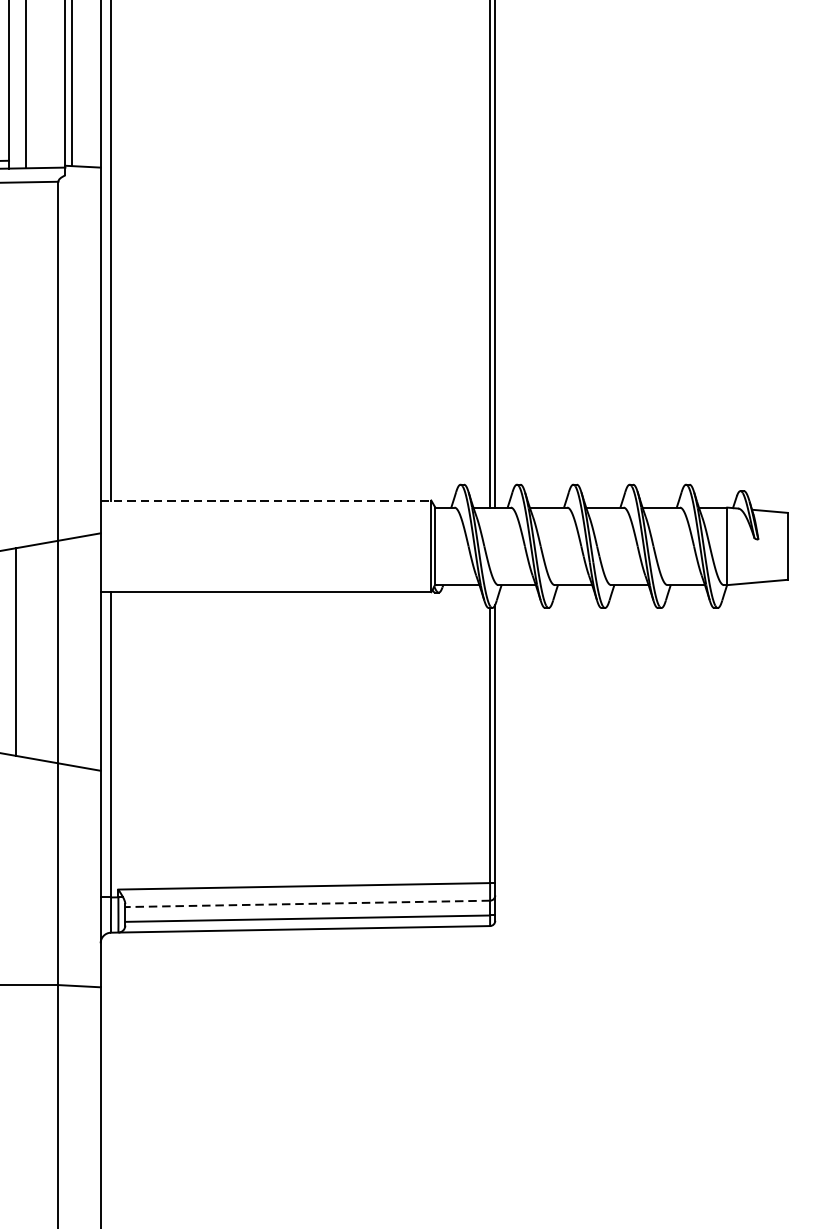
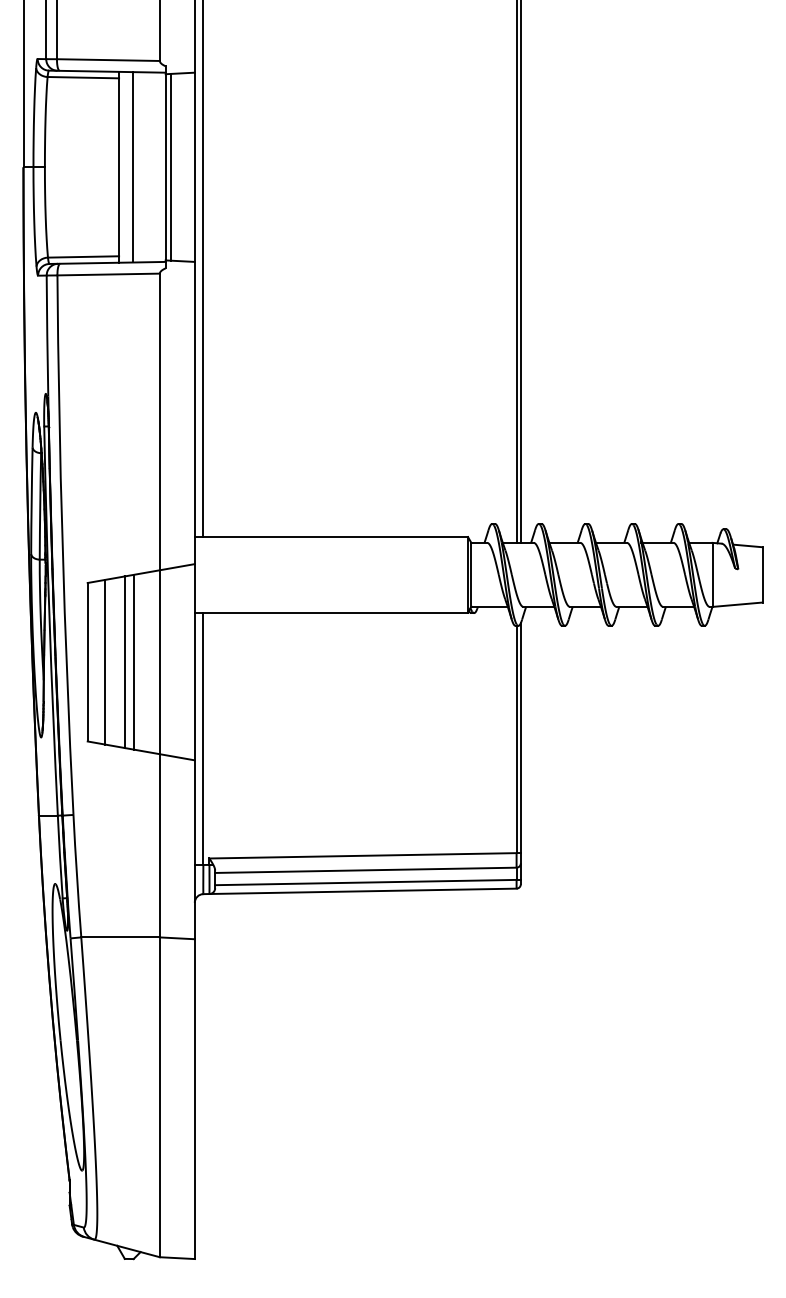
line: (266, 501) -> (331, 537), dashed -> solid
line: (26, 651) -> (133, 661), added
line: (307, 904) -> (365, 870), dashed -> solid

